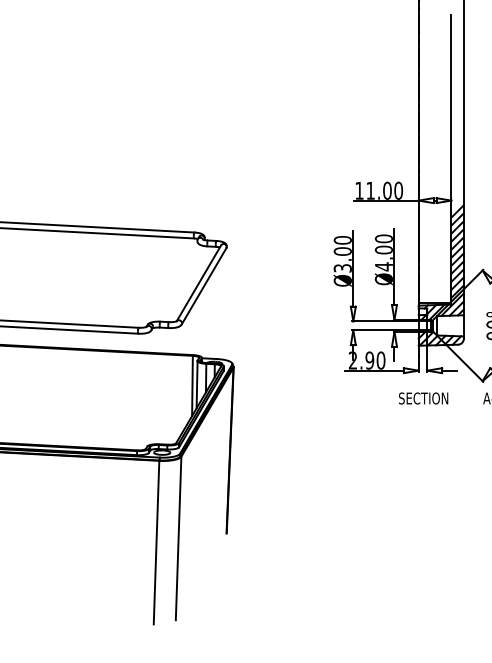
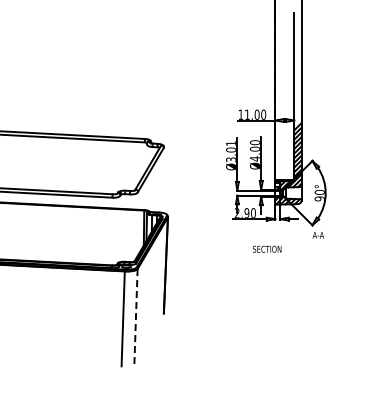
text: (341, 240) -> (230, 143), Ø3.00 -> Ø3.01
text: (422, 397) -> (266, 248), moved
line: (177, 540) -> (135, 317), solid -> dashed

